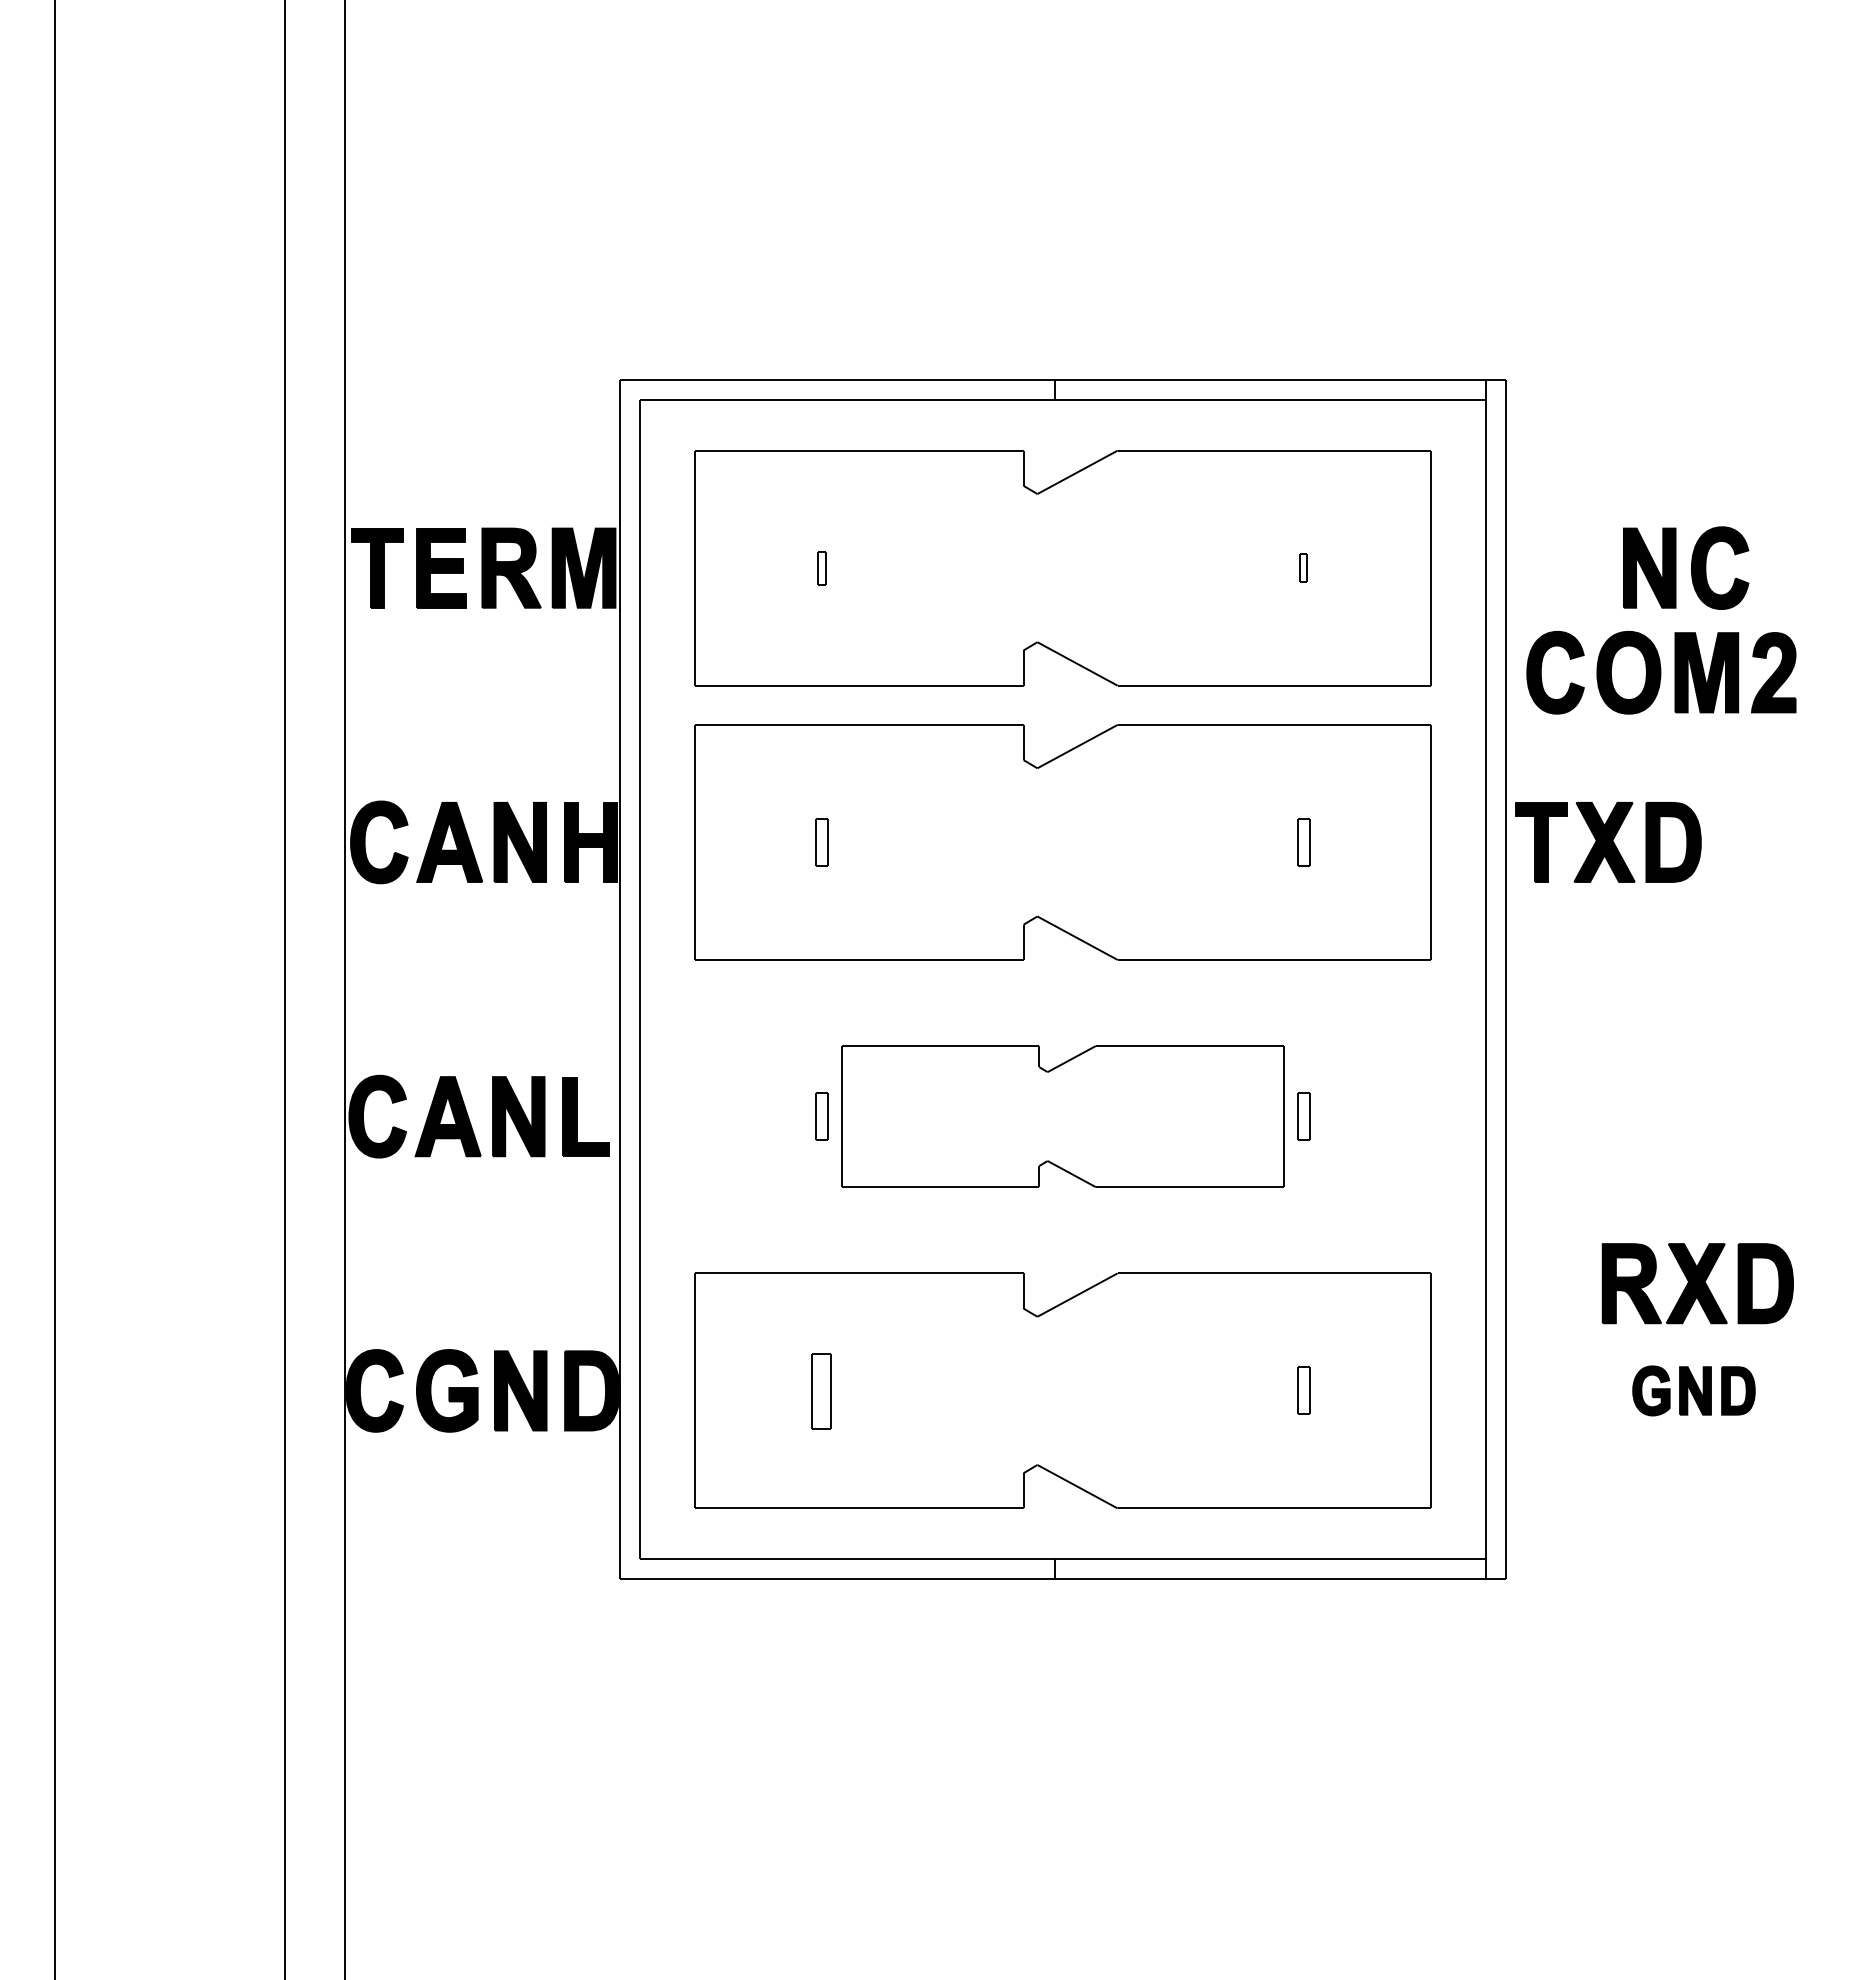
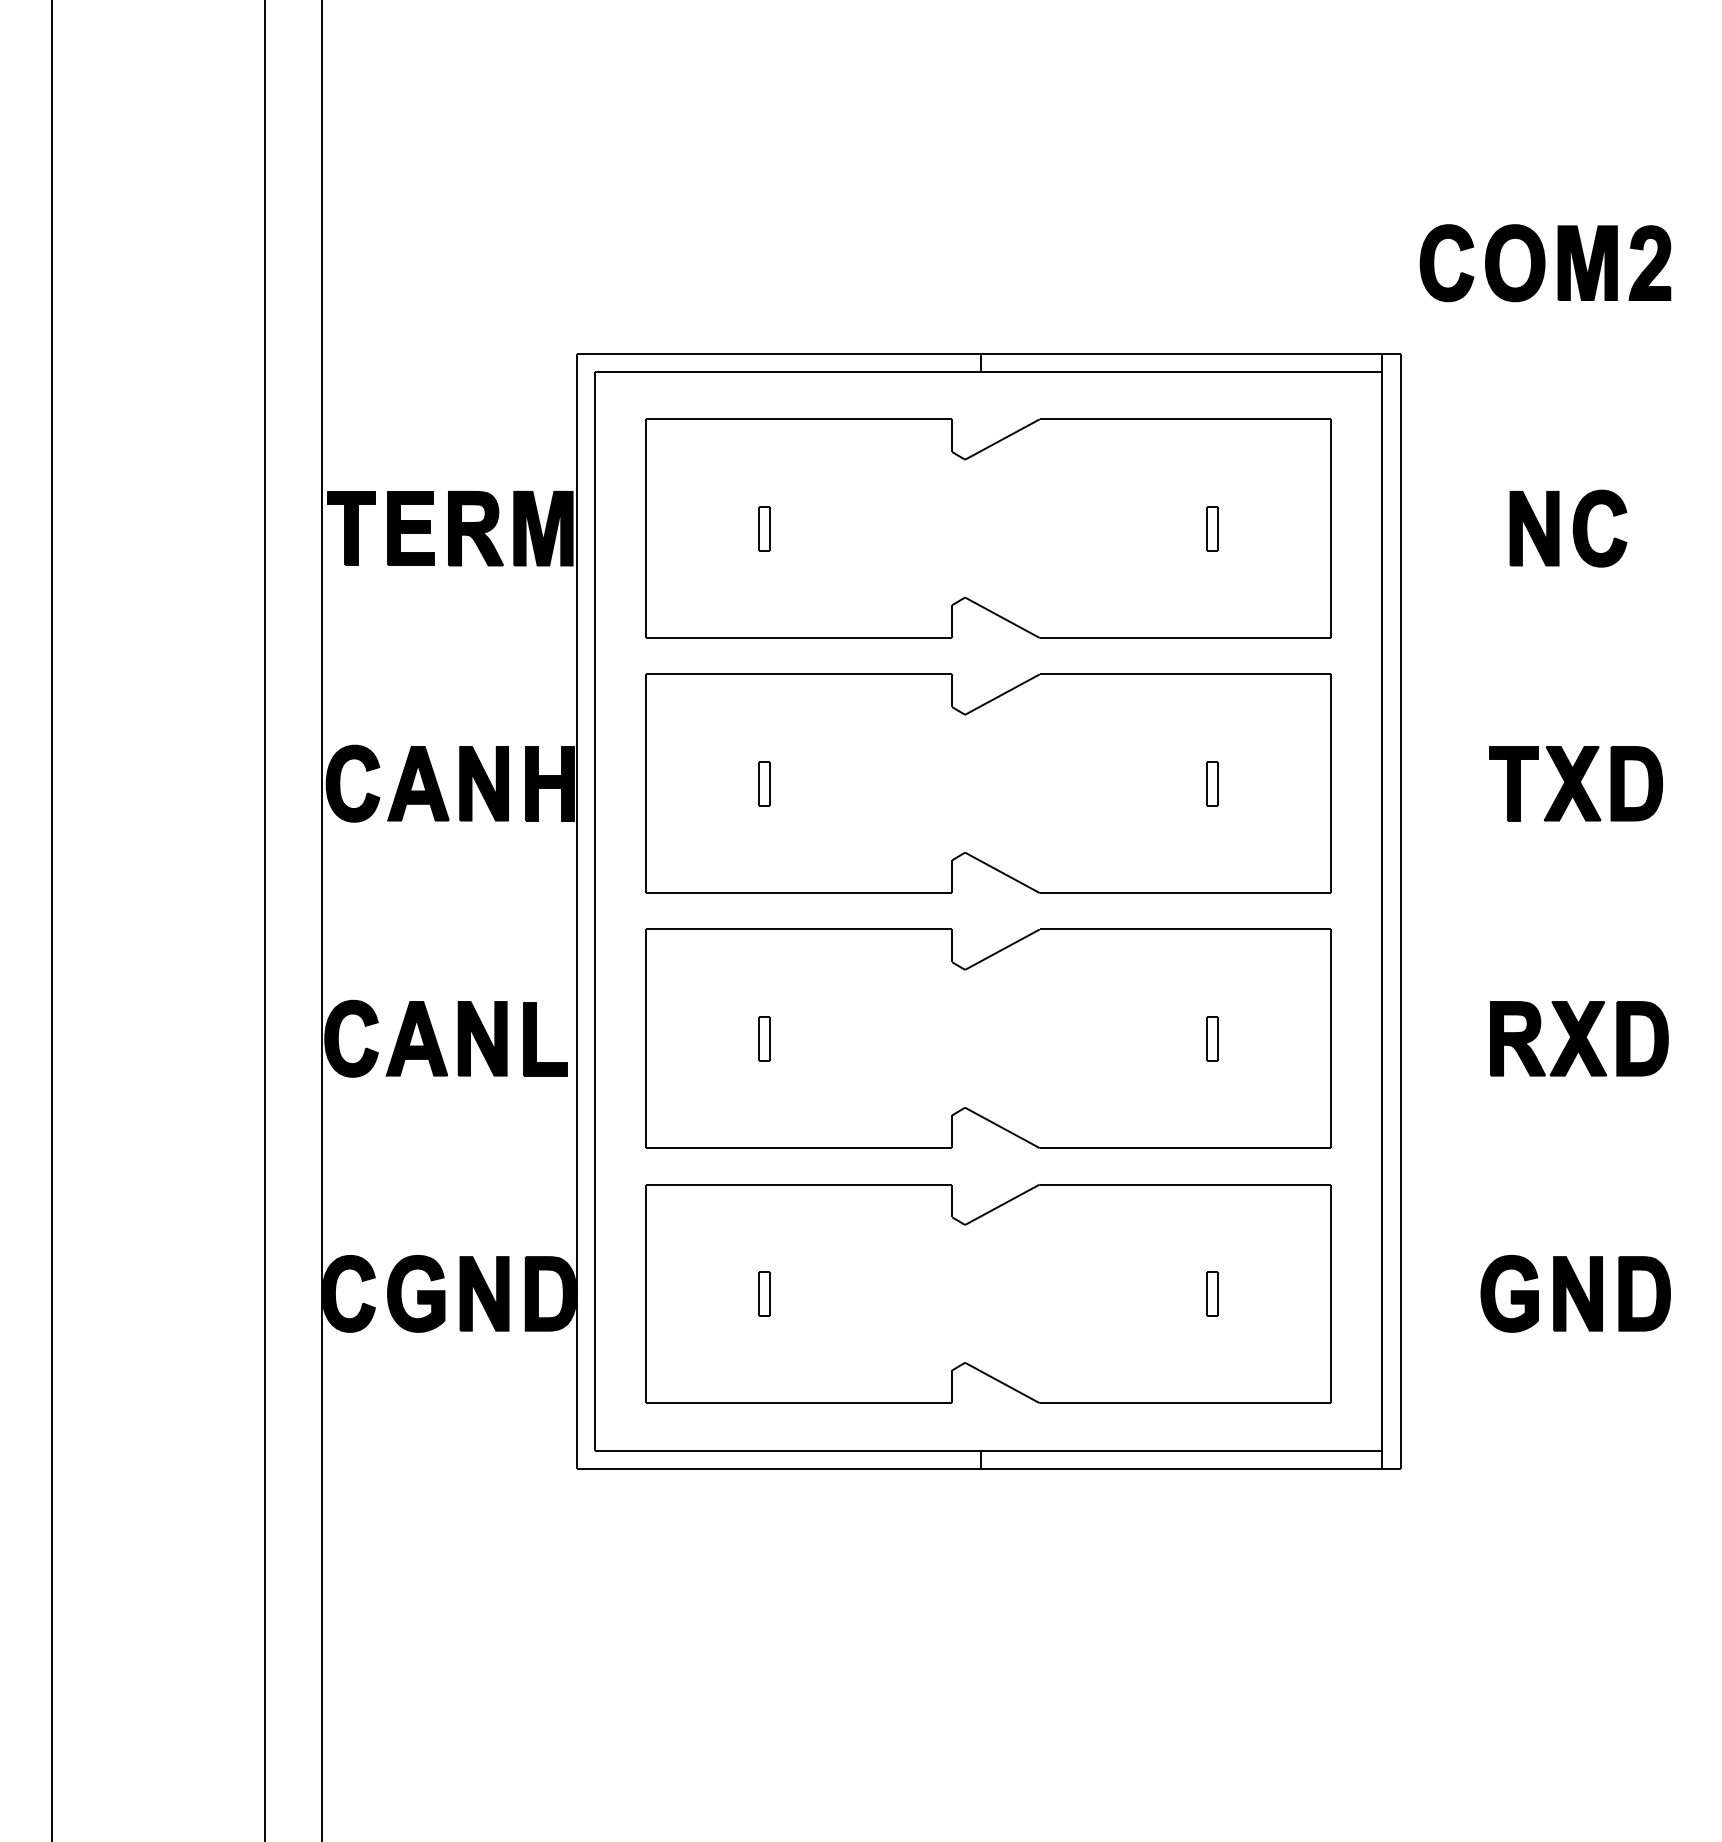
part: (821, 568) -> (764, 528), size x1.43
part: (1303, 568) -> (1212, 528), size x1.67
part: (1661, 672) -> (1545, 262), moved
part: (1608, 842) -> (1576, 783), moved
part: (1062, 1116) -> (988, 1038), size x1.67
part: (1697, 1283) -> (1579, 1038), moved
part: (821, 1390) -> (764, 1293), size x0.62
part: (1693, 1390) -> (1575, 1293), size x1.67

